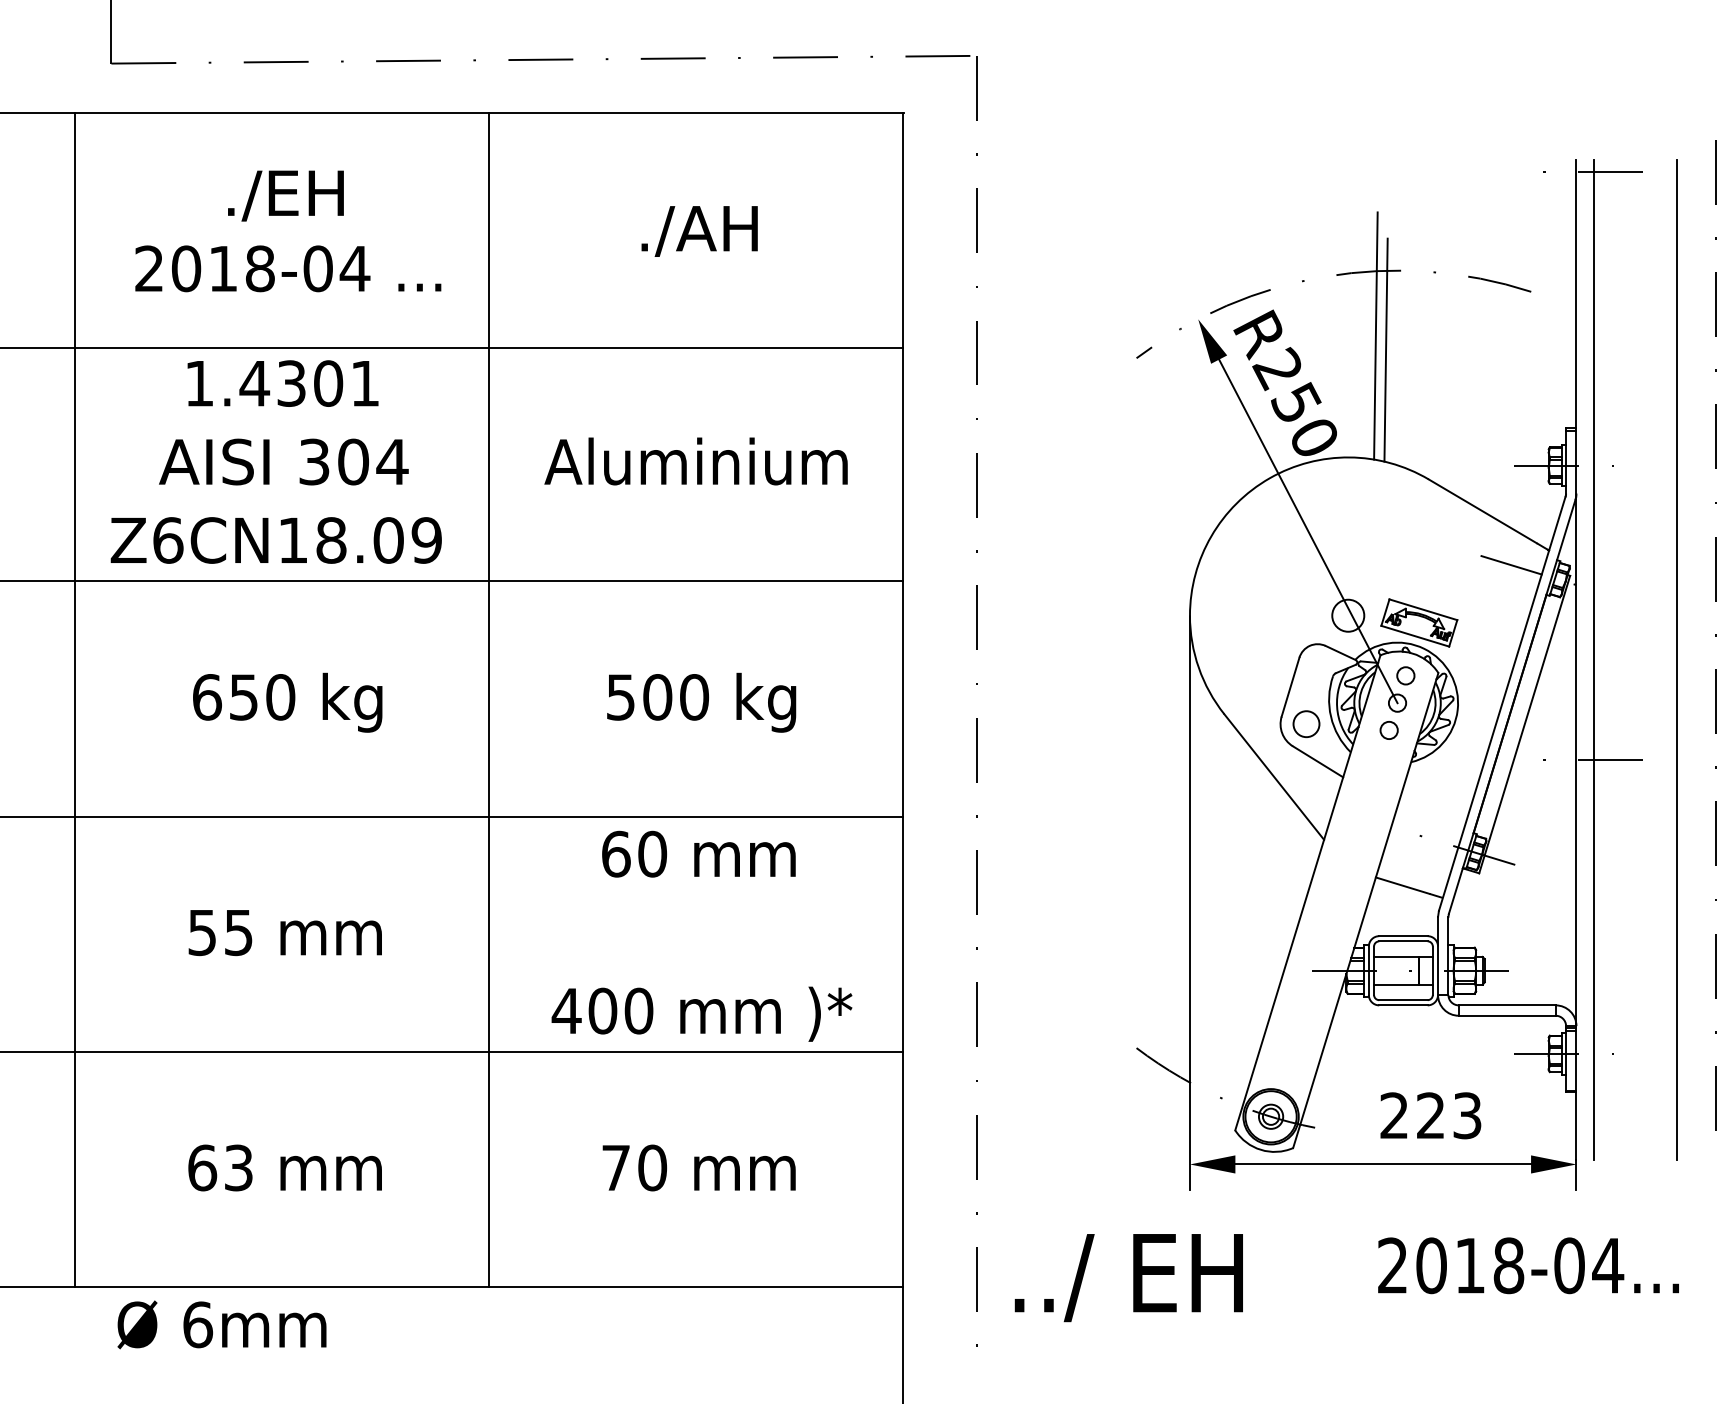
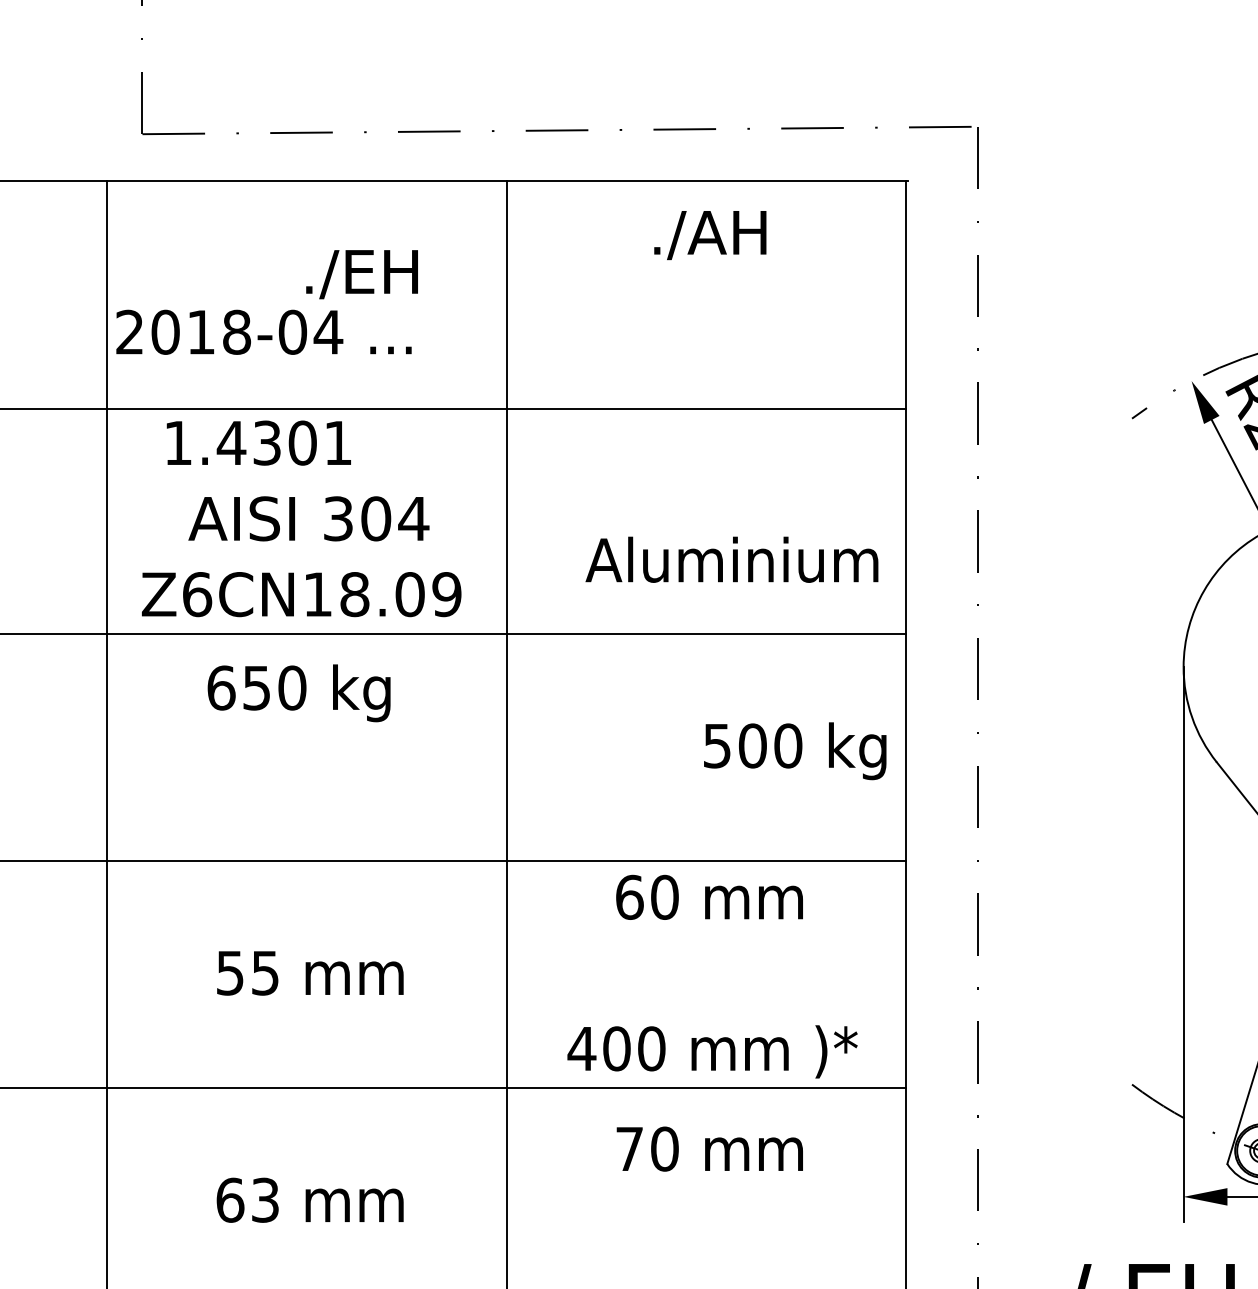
text: (285, 195) -> (361, 274), moved
text: (699, 231) -> (710, 235), moved
text: (288, 268) -> (264, 332), moved
text: (282, 383) -> (258, 443), moved
text: (695, 461) -> (731, 559), moved
text: (287, 702) -> (298, 693), moved
text: (701, 702) -> (795, 750), moved
text: (698, 1167) -> (709, 1148), moved

